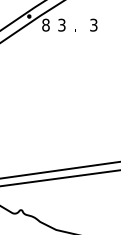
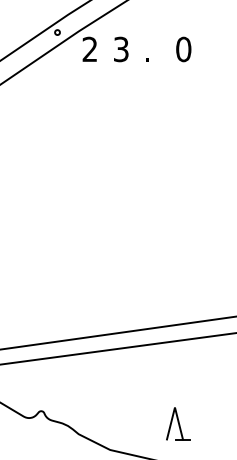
text: (45, 24) -> (89, 48), 8 -> 2
text: (93, 24) -> (183, 48), 3 -> 0
part: (90, 216) -> (177, 423), added

